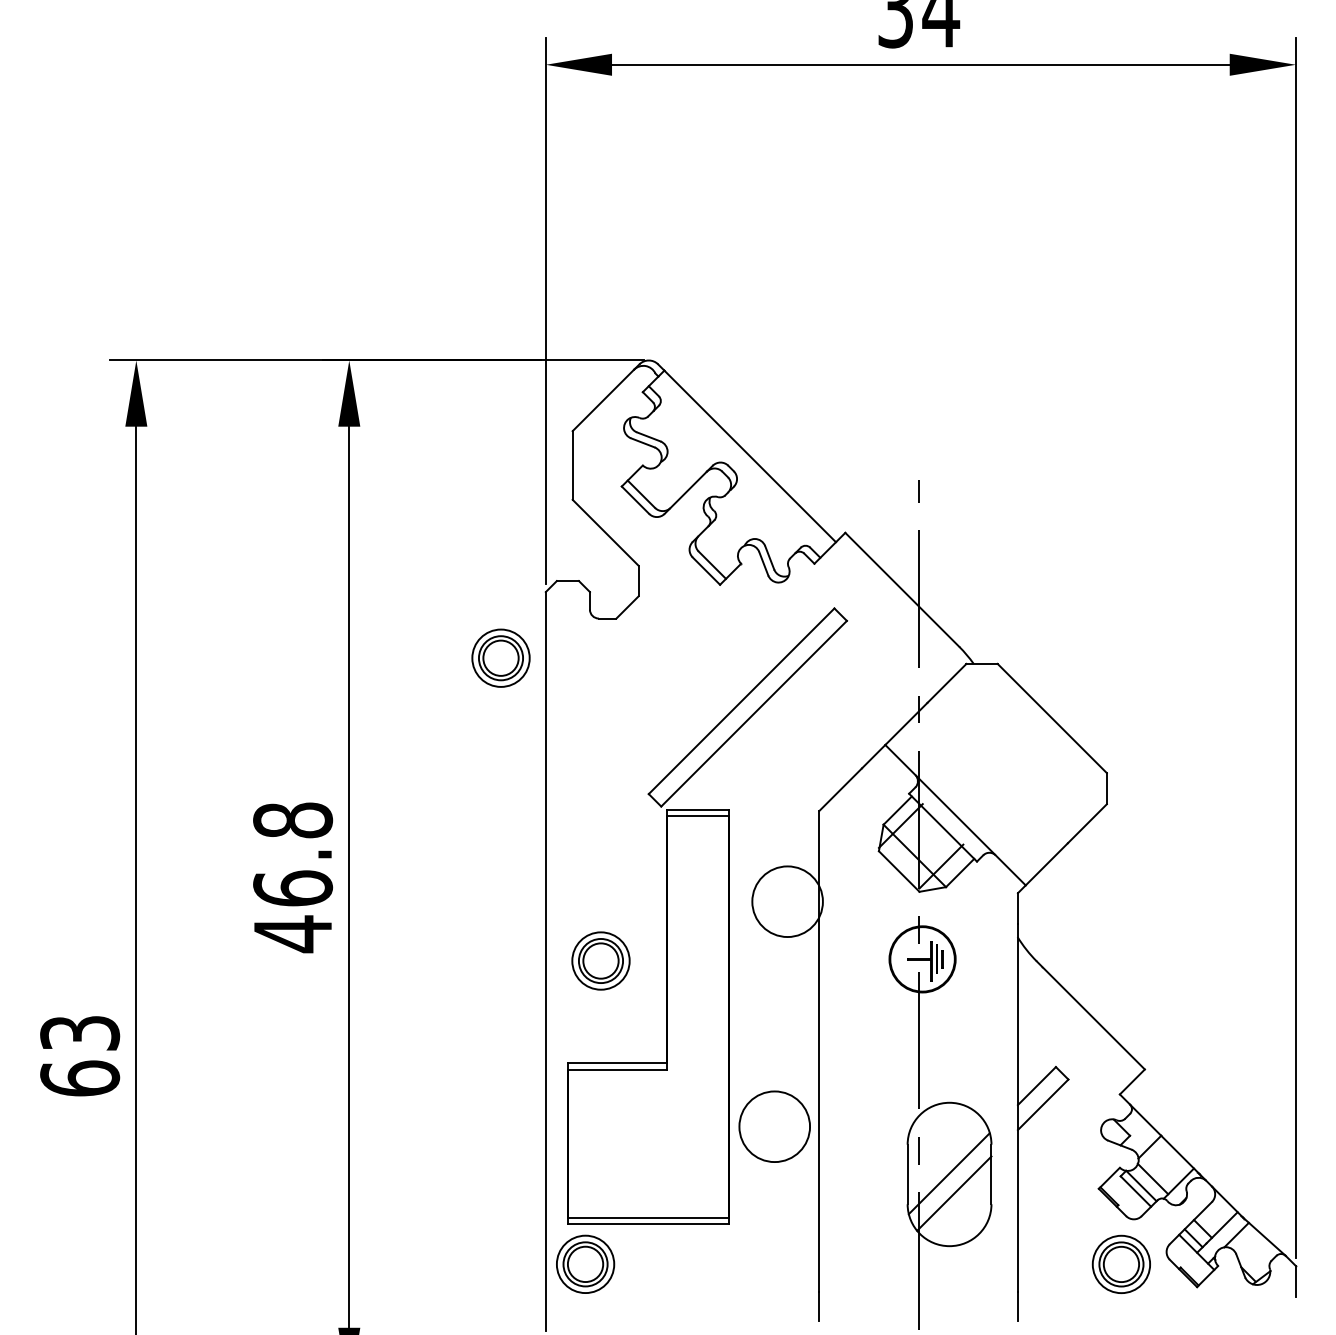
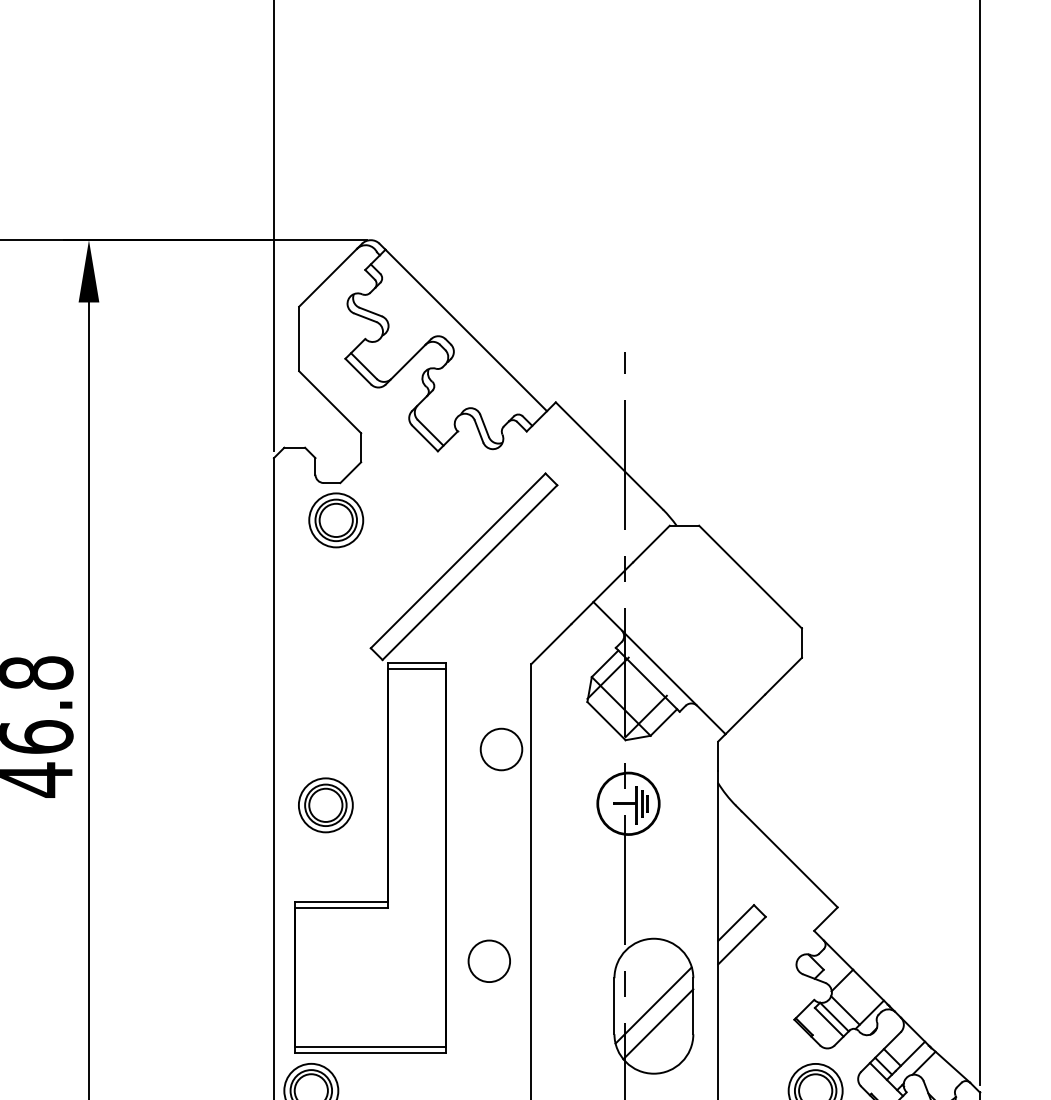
part: (500, 657) -> (335, 519), moved
circle: (787, 901) -> (501, 749), size x0.62
circle: (774, 1126) -> (489, 961), size x0.62

